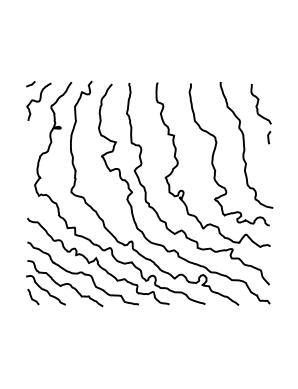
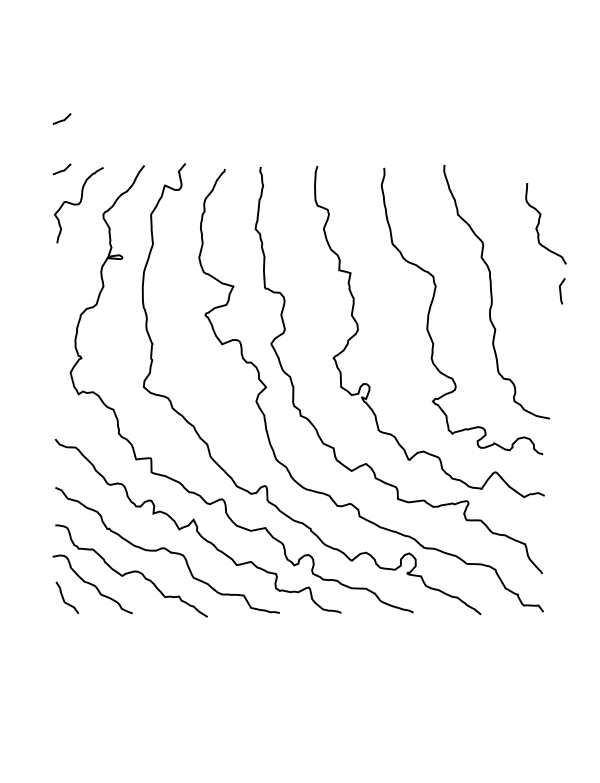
line: (30, 59) -> (61, 119), added
part: (260, 113) -> (544, 242), moved

